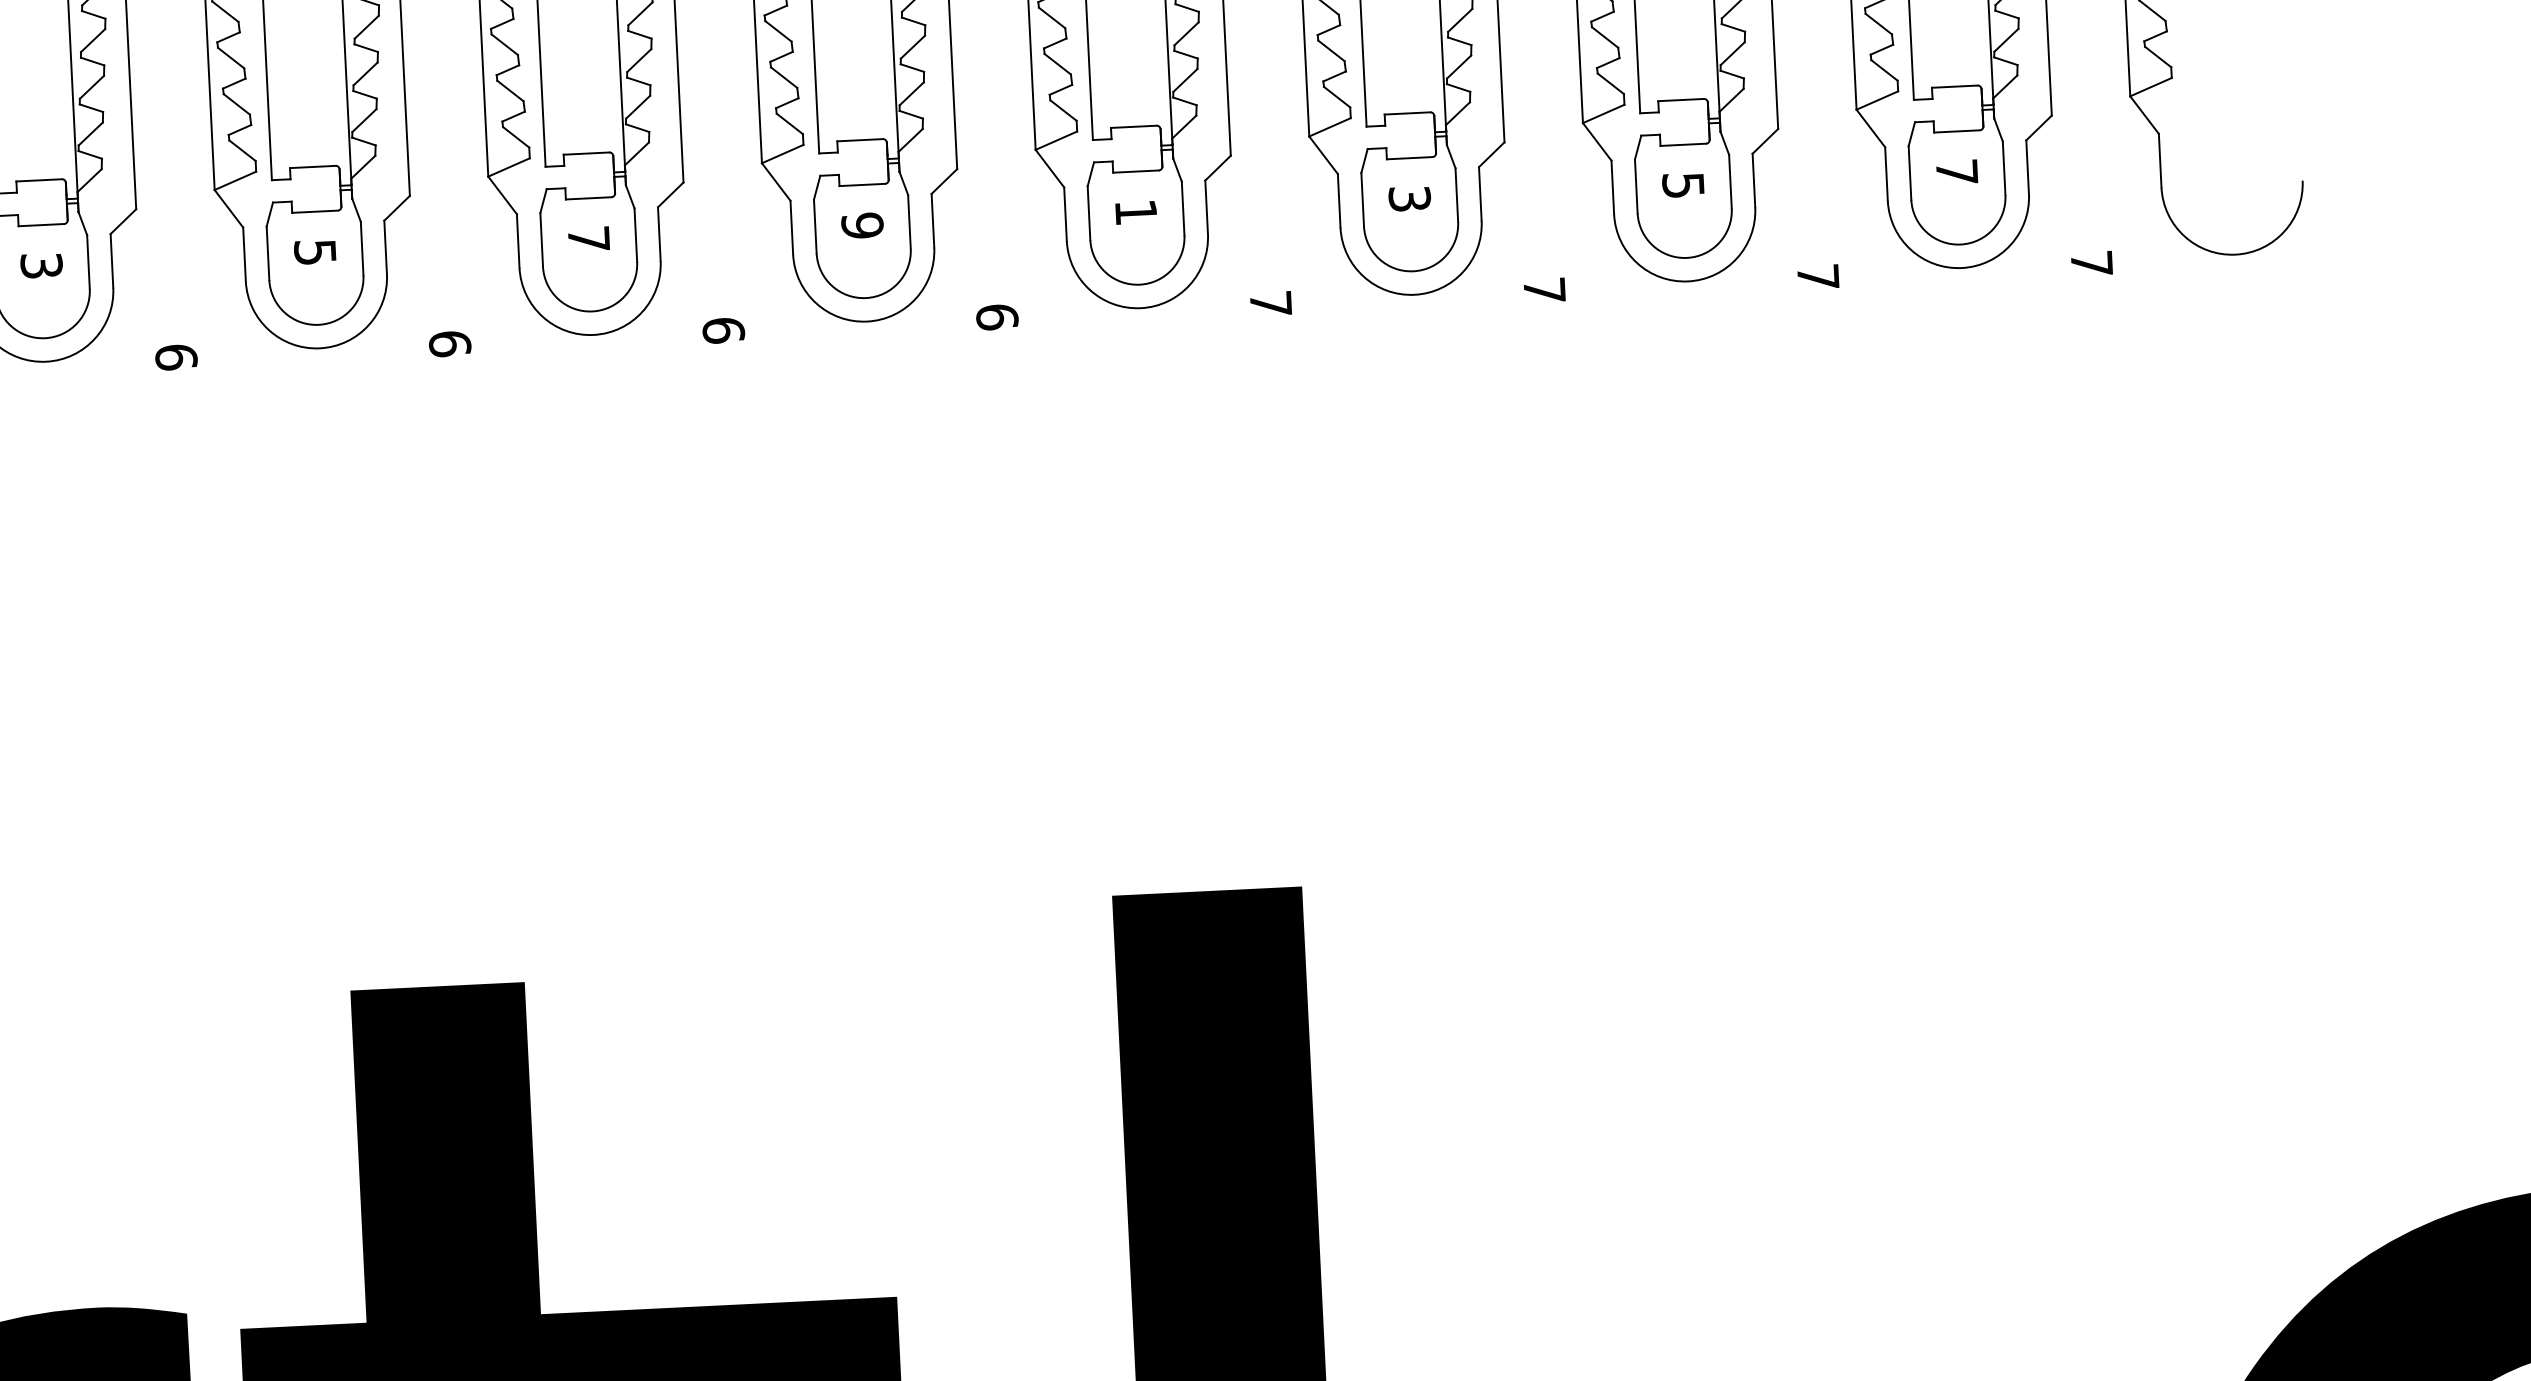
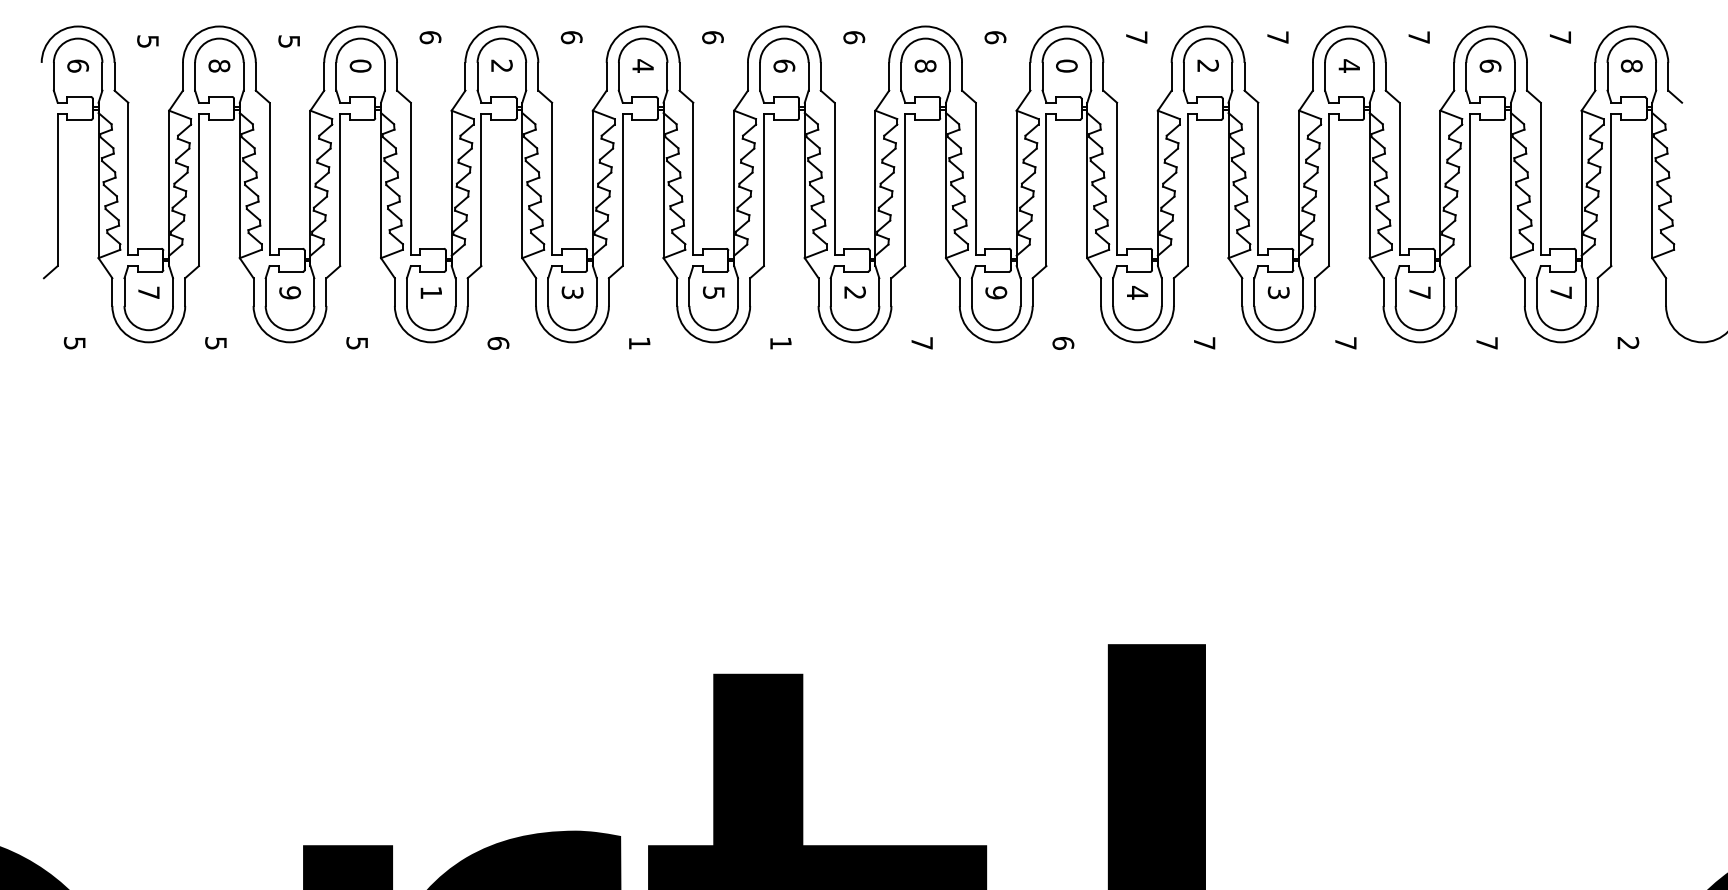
text: (1682, 184) -> (1419, 292), 5 -> 7
text: (1136, 211) -> (1137, 292), 1 -> 4
text: (587, 238) -> (854, 292), 7 -> 2
text: (2092, 263) -> (1628, 343), 7 -> 2
text: (724, 330) -> (922, 343), 6 -> 7
text: (449, 344) -> (780, 343), 6 -> 1
text: (176, 357) -> (639, 343), 6 -> 1

